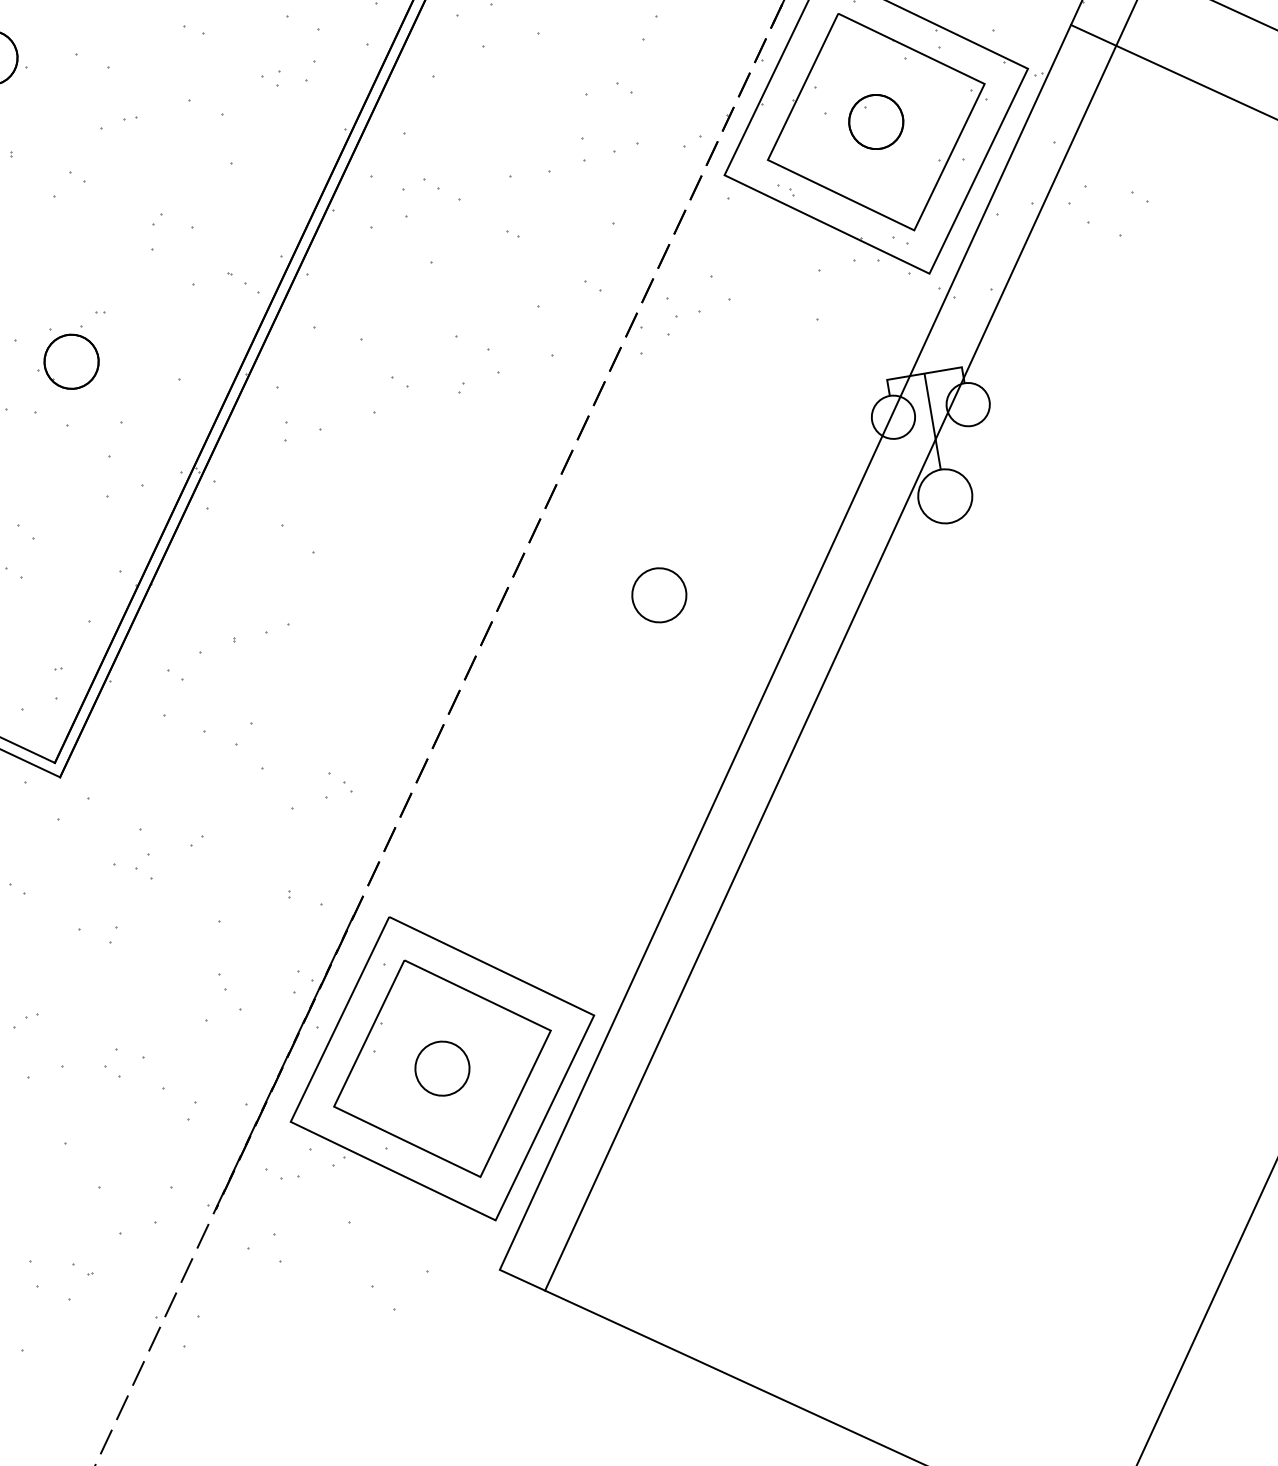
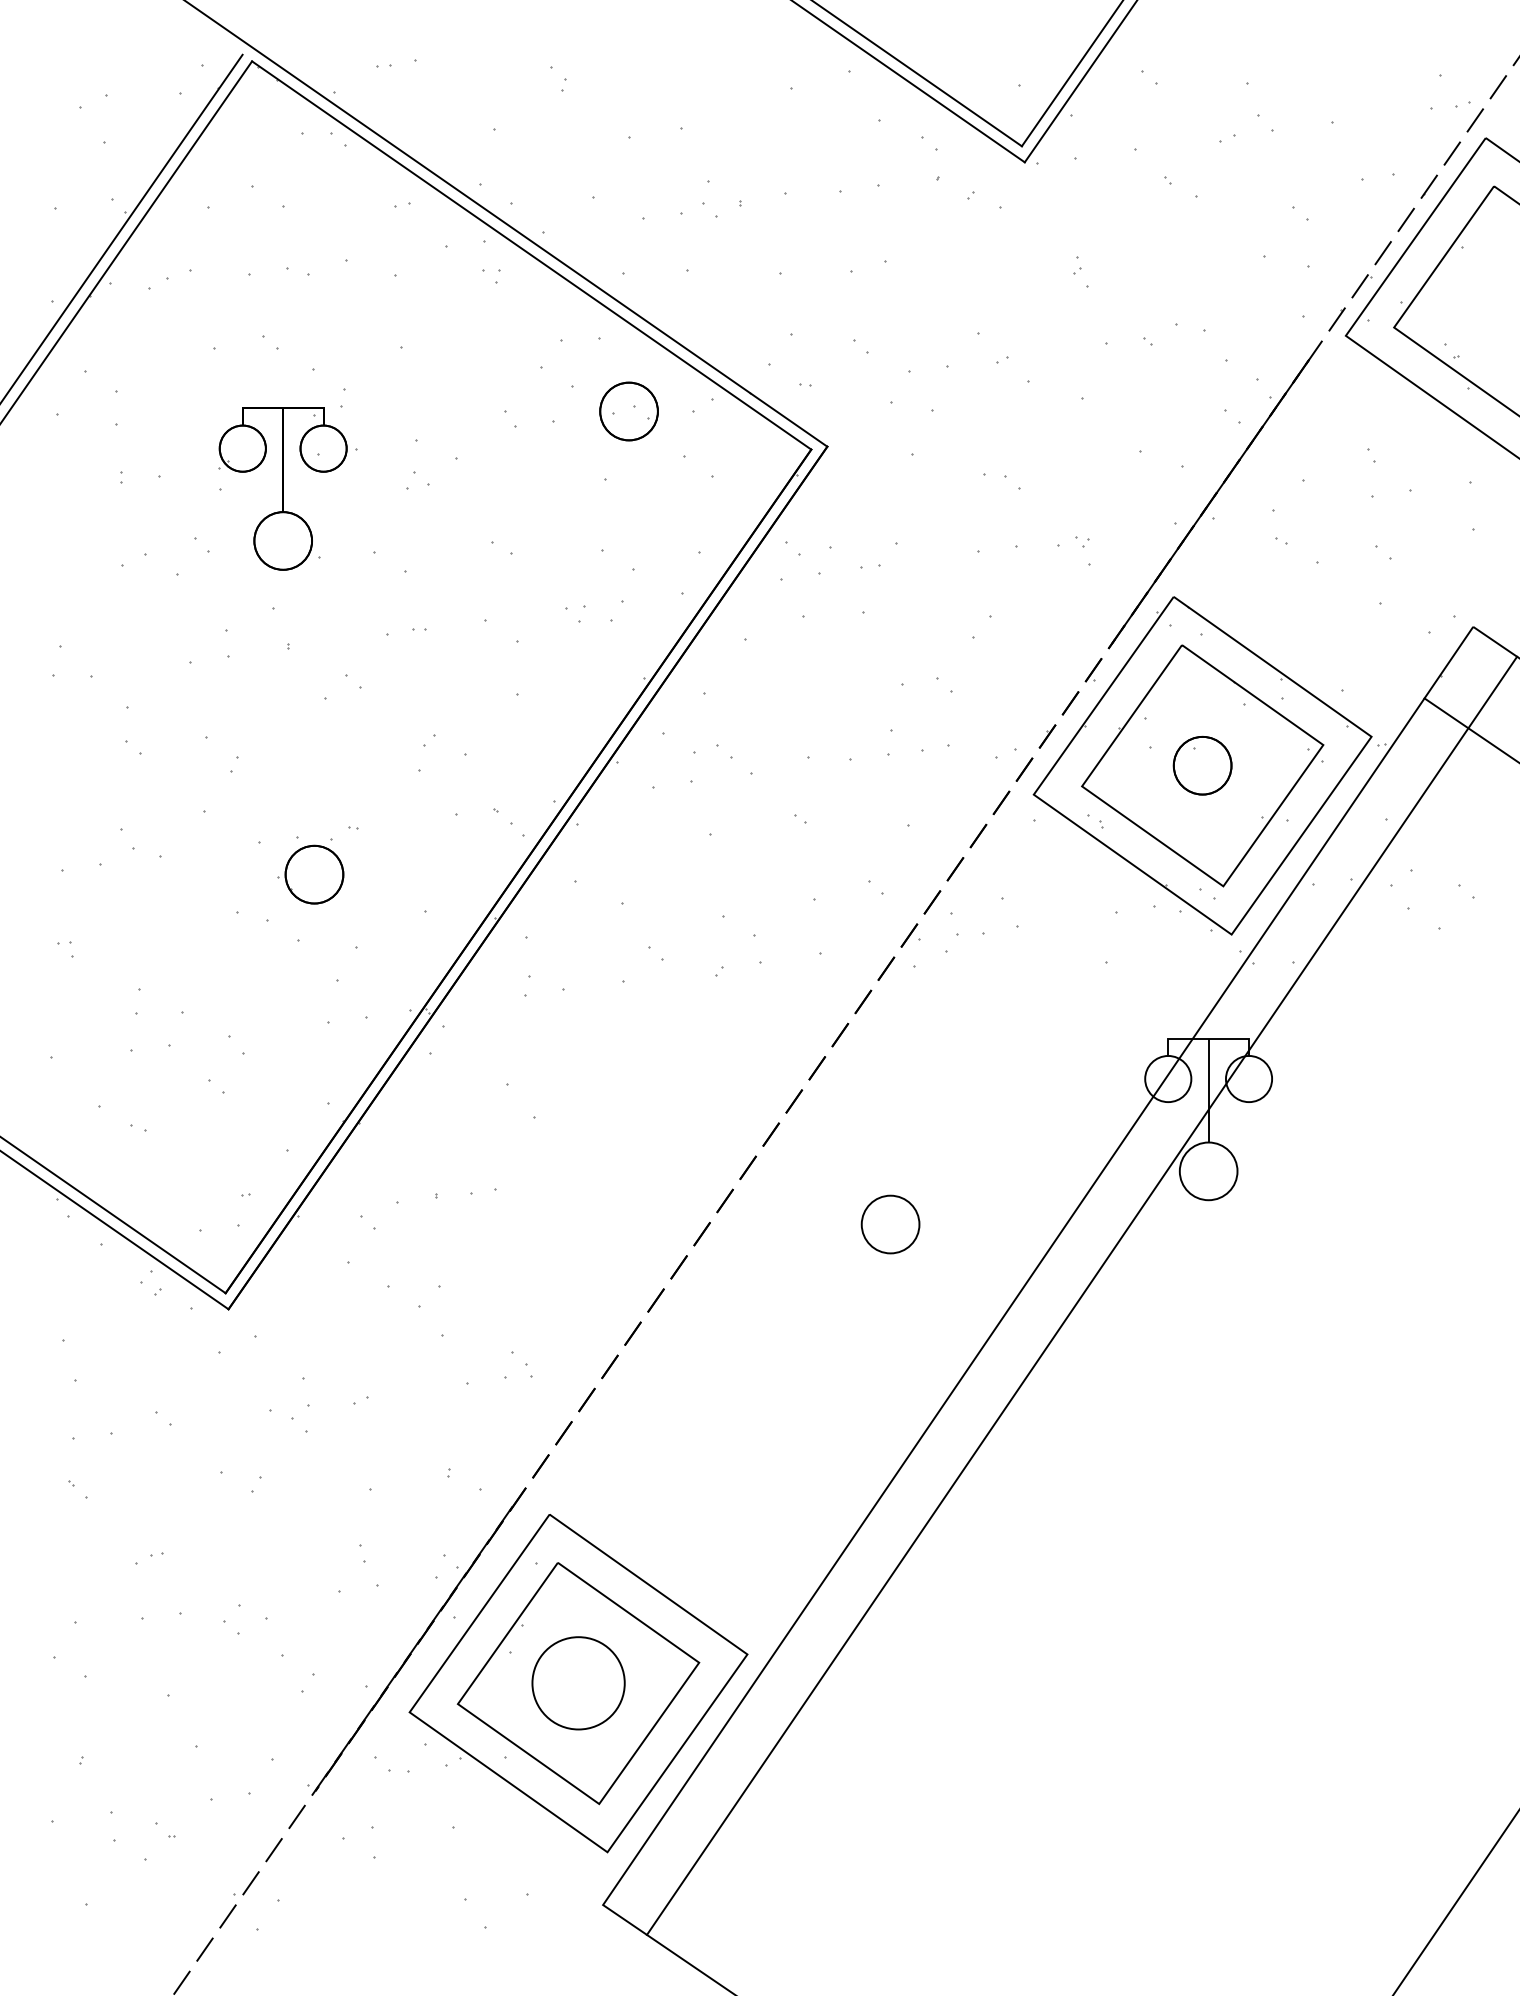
part: (442, 1068) -> (578, 1683), size x1.6

